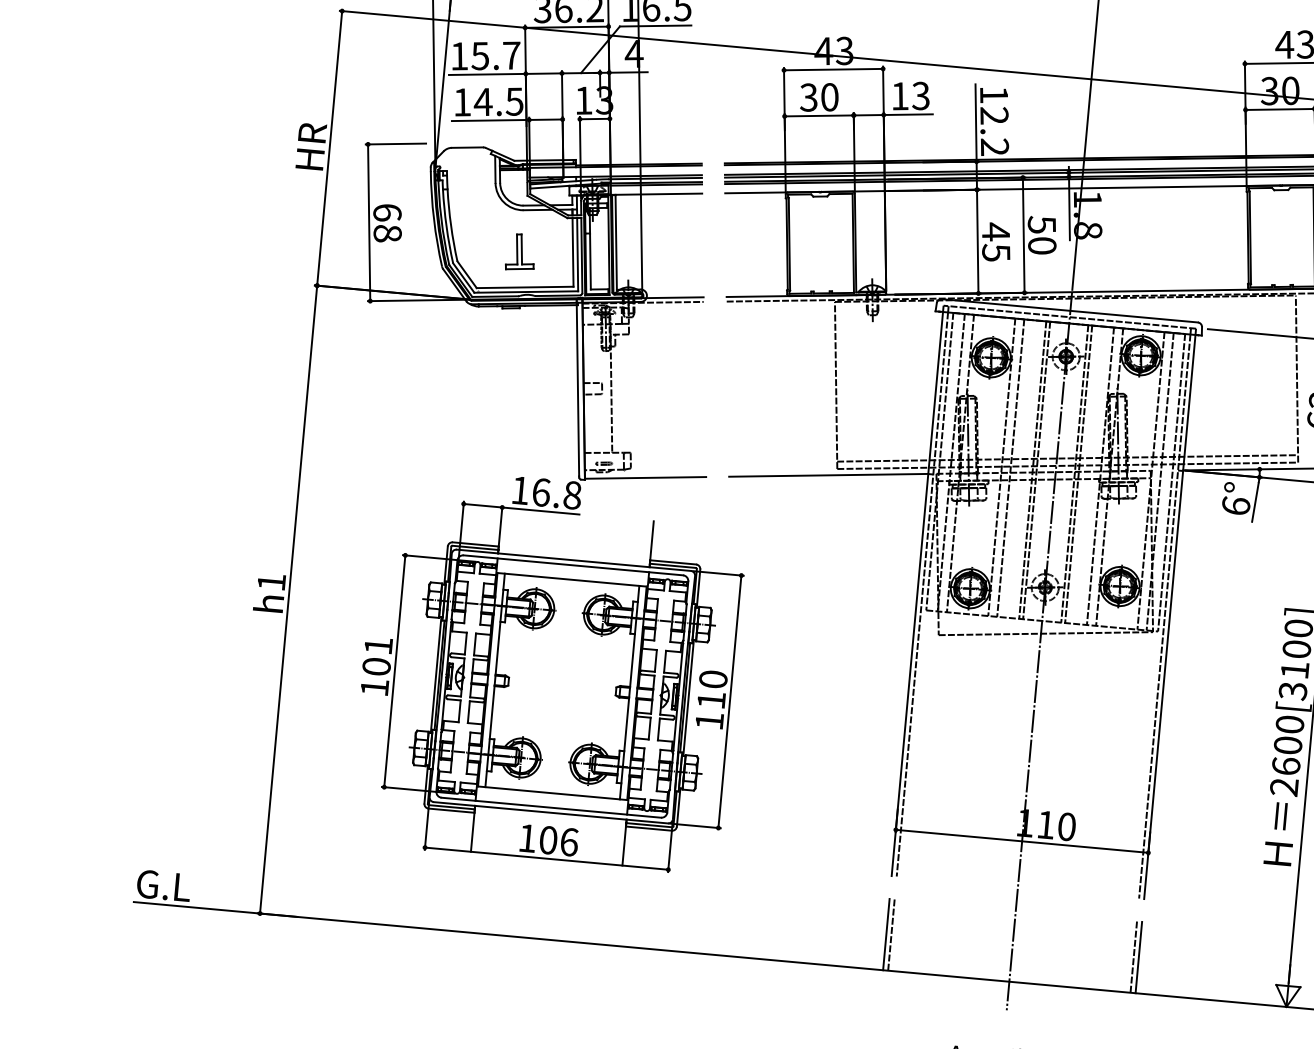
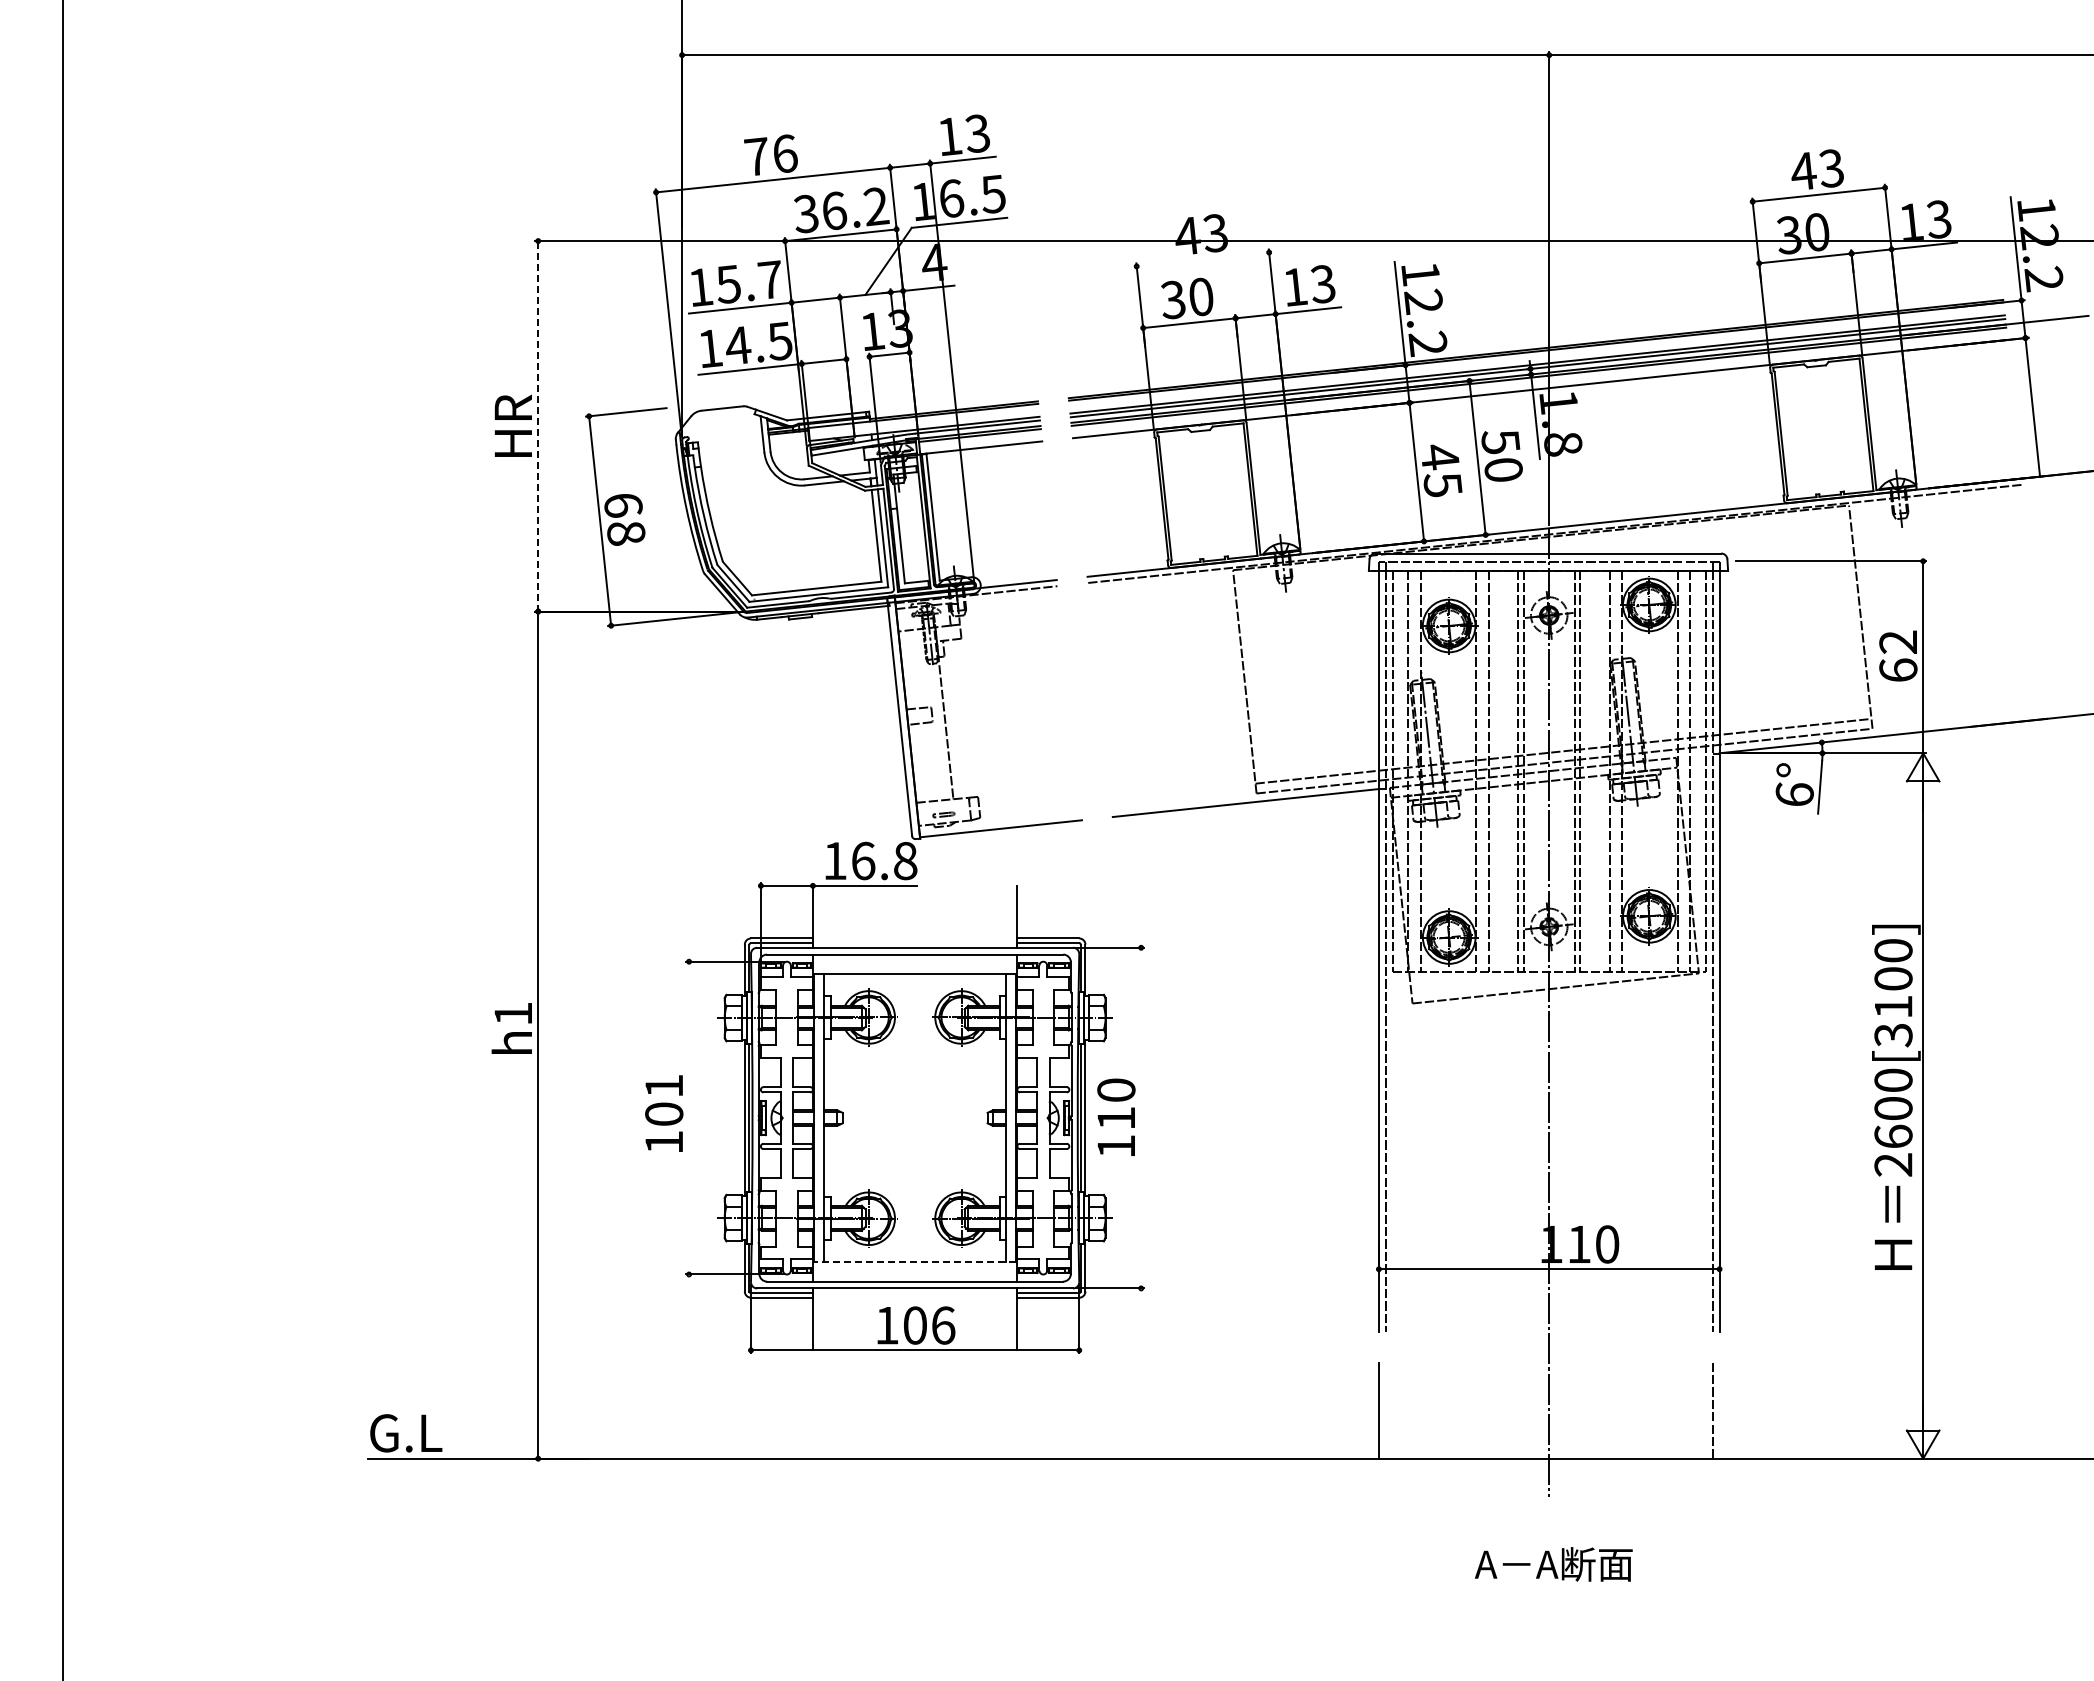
line: (833, 69) -> (1202, 259), removed
line: (329, 147) -> (538, 425), solid -> dashed
part: (520, 252) -> (806, 542), removed
line: (395, 670) -> (689, 1117), removed
line: (730, 701) -> (1141, 1117), removed
line: (552, 793) -> (915, 1262), solid -> dashed
line: (891, 934) -> (1385, 1410), removed
line: (1138, 957) -> (1719, 1410), removed

